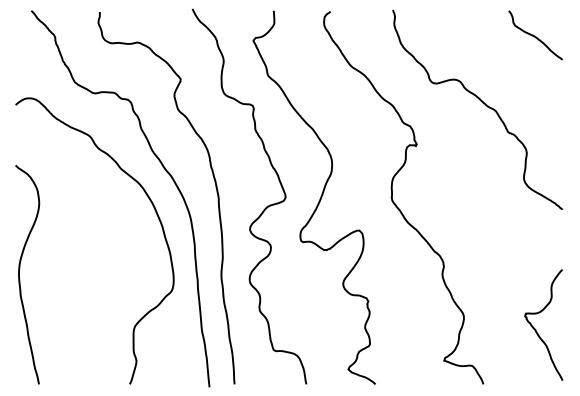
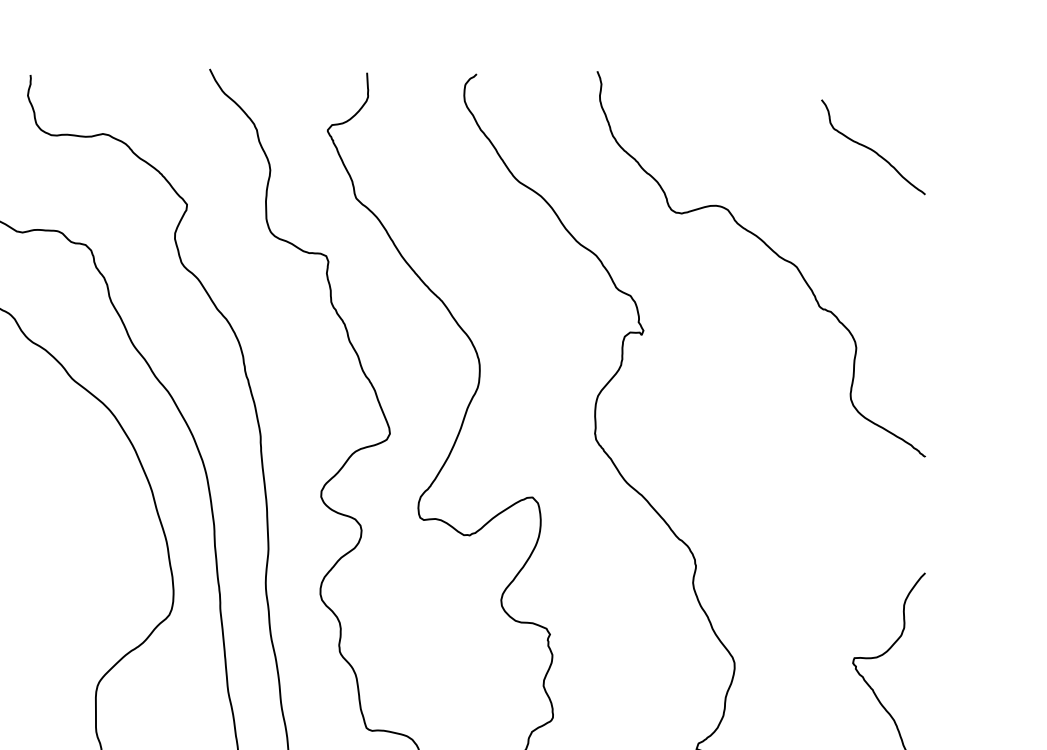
curve: (534, 35) -> (871, 147), moved

